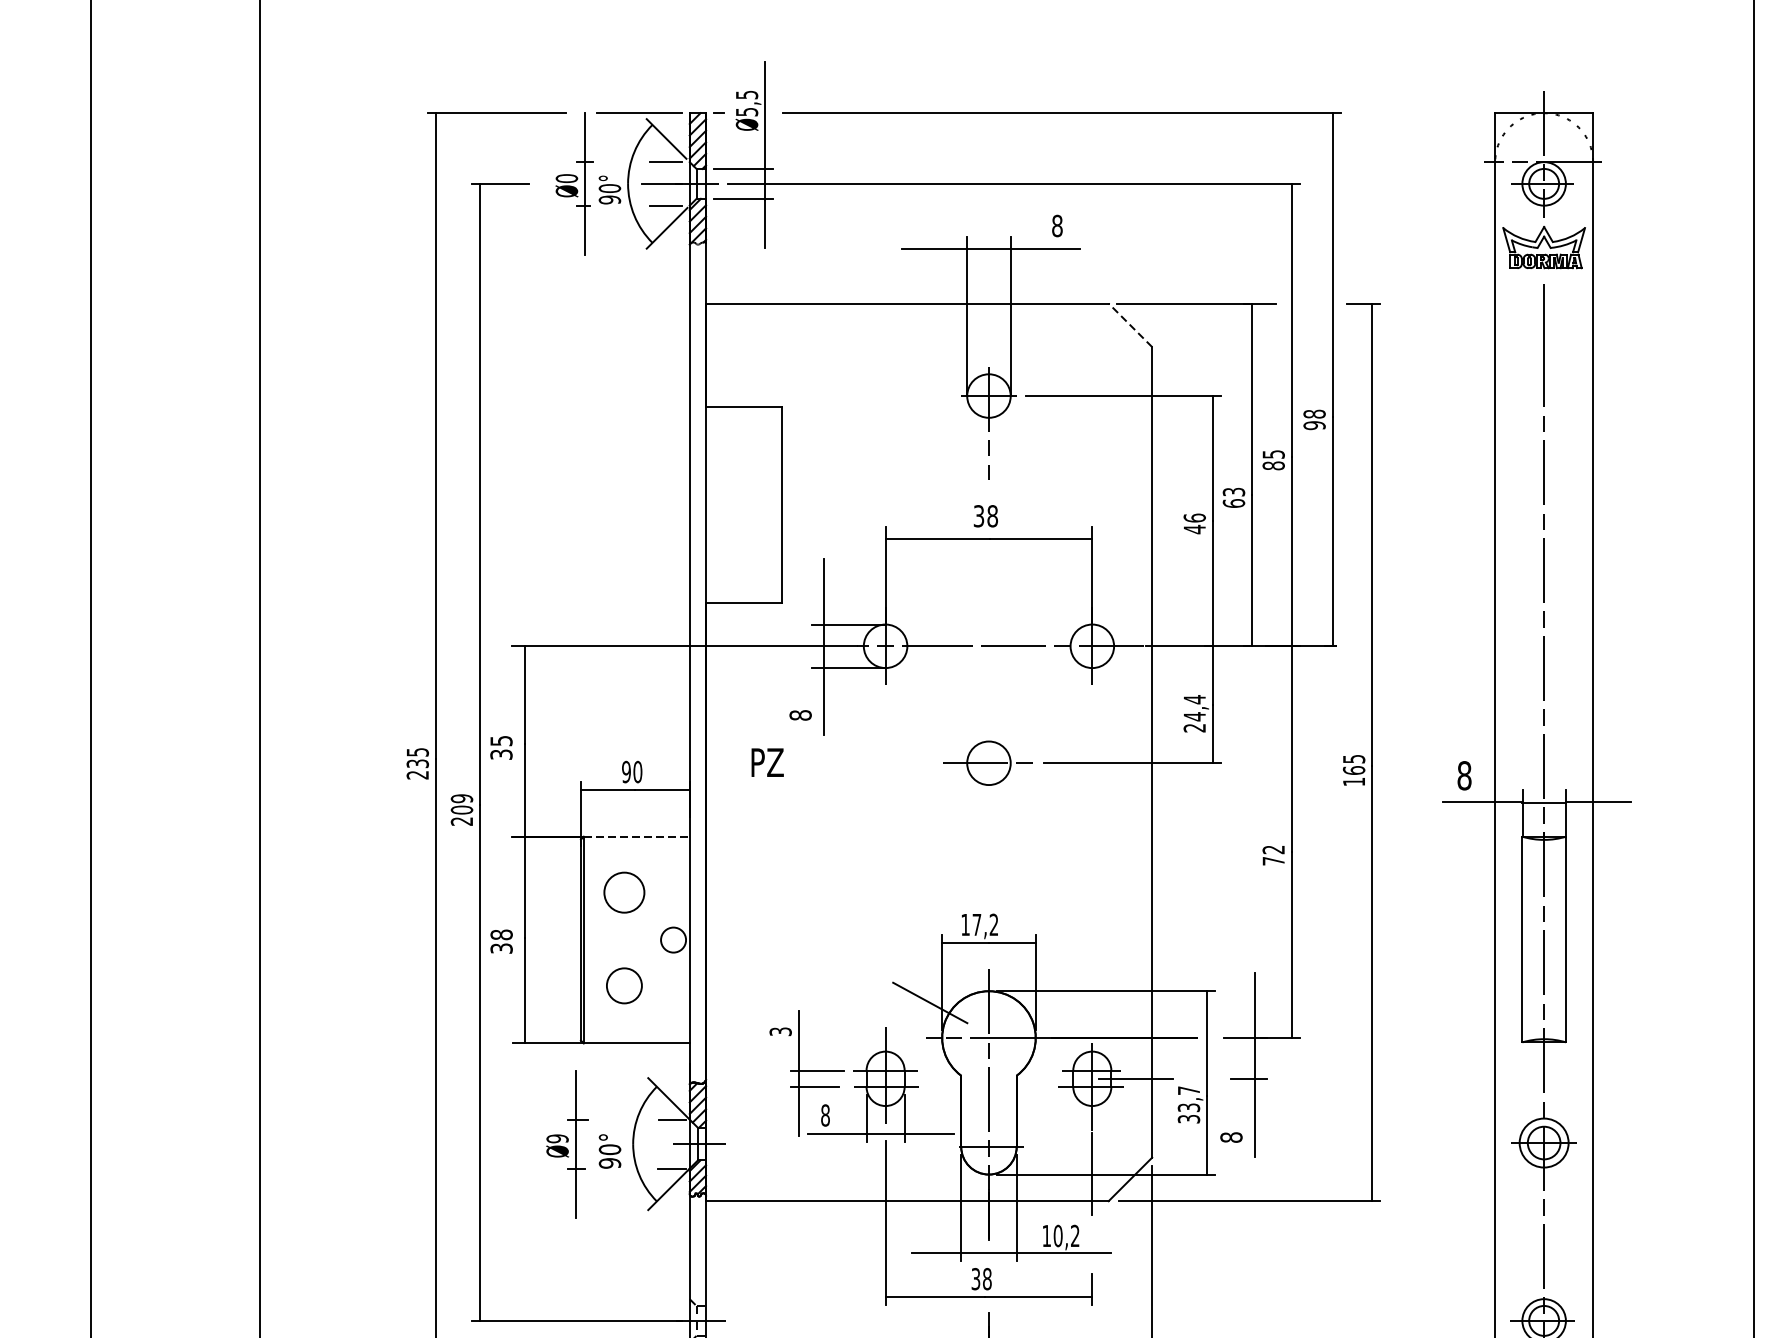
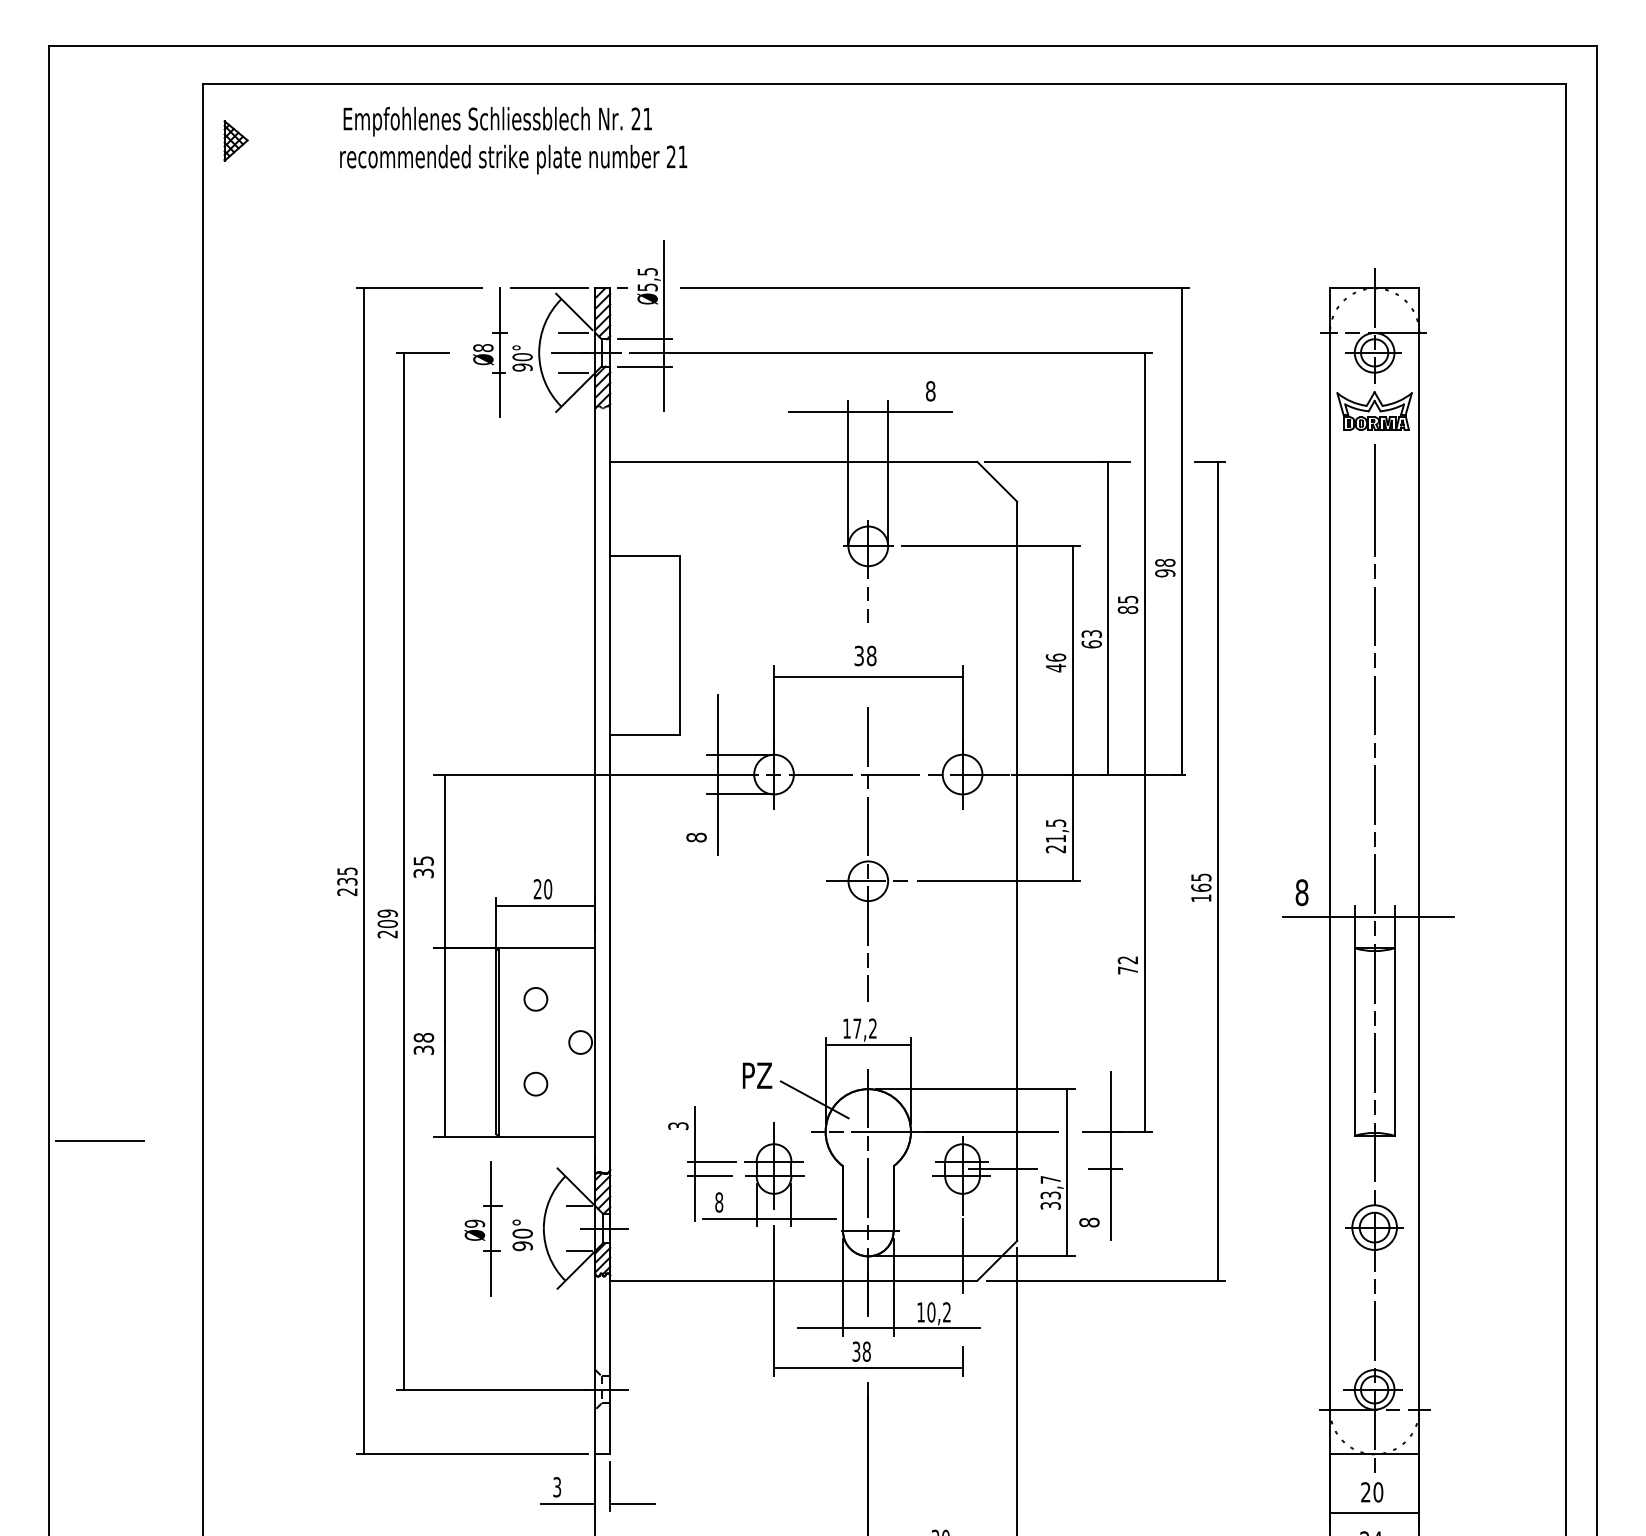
text: (567, 179) -> (483, 348), Ø0 -> Ø8
line: (1129, 324) -> (996, 481), dashed -> solid
text: (1195, 708) -> (1056, 831), 24,4 -> 21,5
line: (989, 733) -> (868, 854), added
text: (767, 762) -> (757, 1075), moved
text: (626, 772) -> (537, 889), 90 -> 20
line: (637, 836) -> (547, 948), dashed -> solid
circle: (624, 892) -> (535, 999), size x0.62
circle: (624, 985) -> (535, 1083), size x0.71
line: (145, 1048) -> (99, 1141), added

